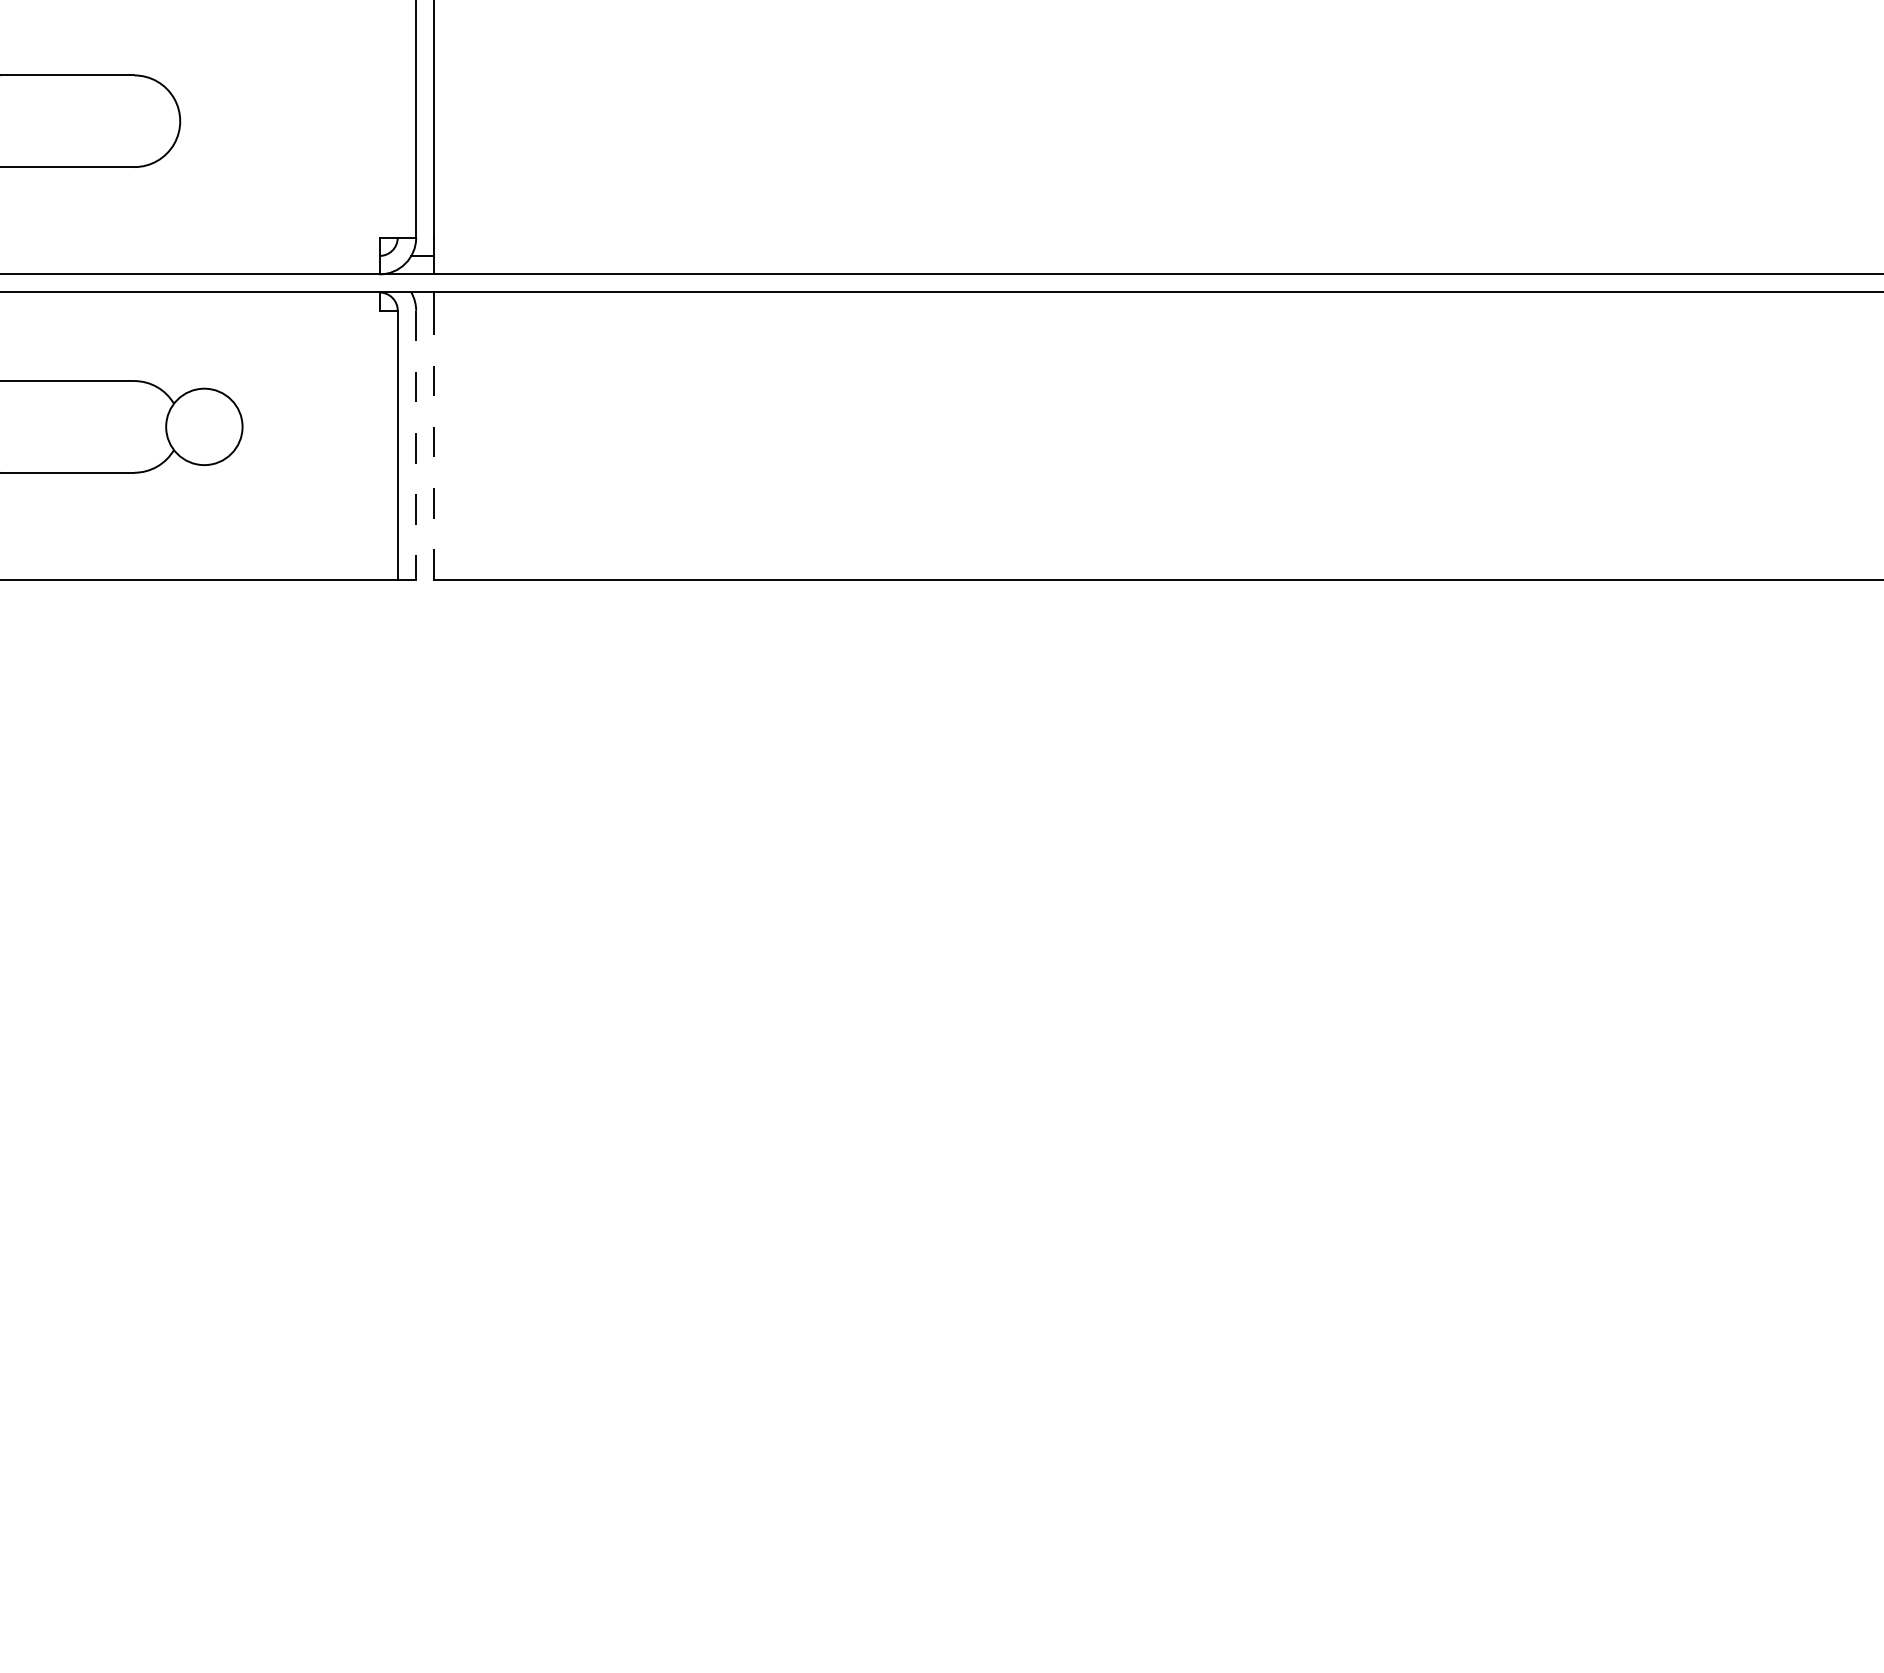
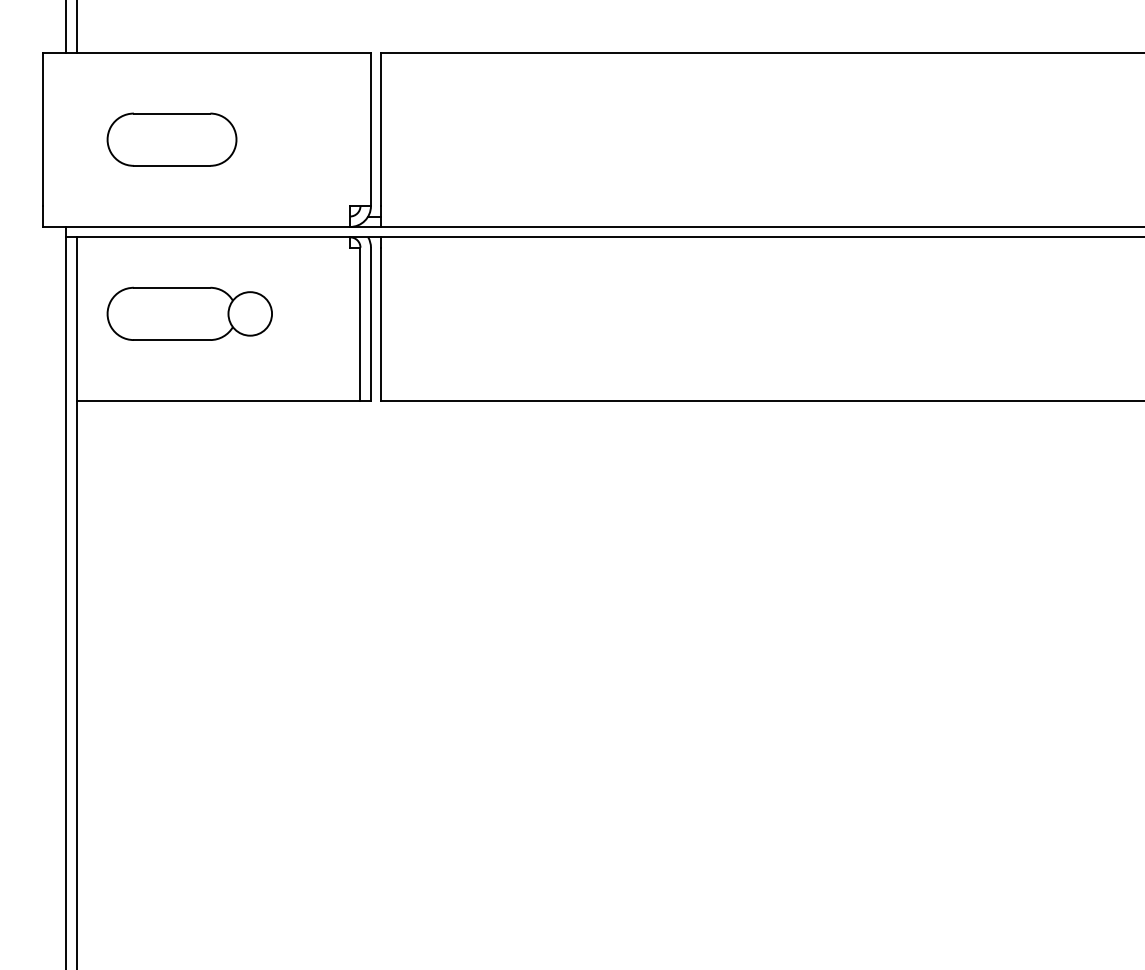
line: (415, 445) -> (370, 324), dashed -> solid
line: (434, 445) -> (381, 324), dashed -> solid

